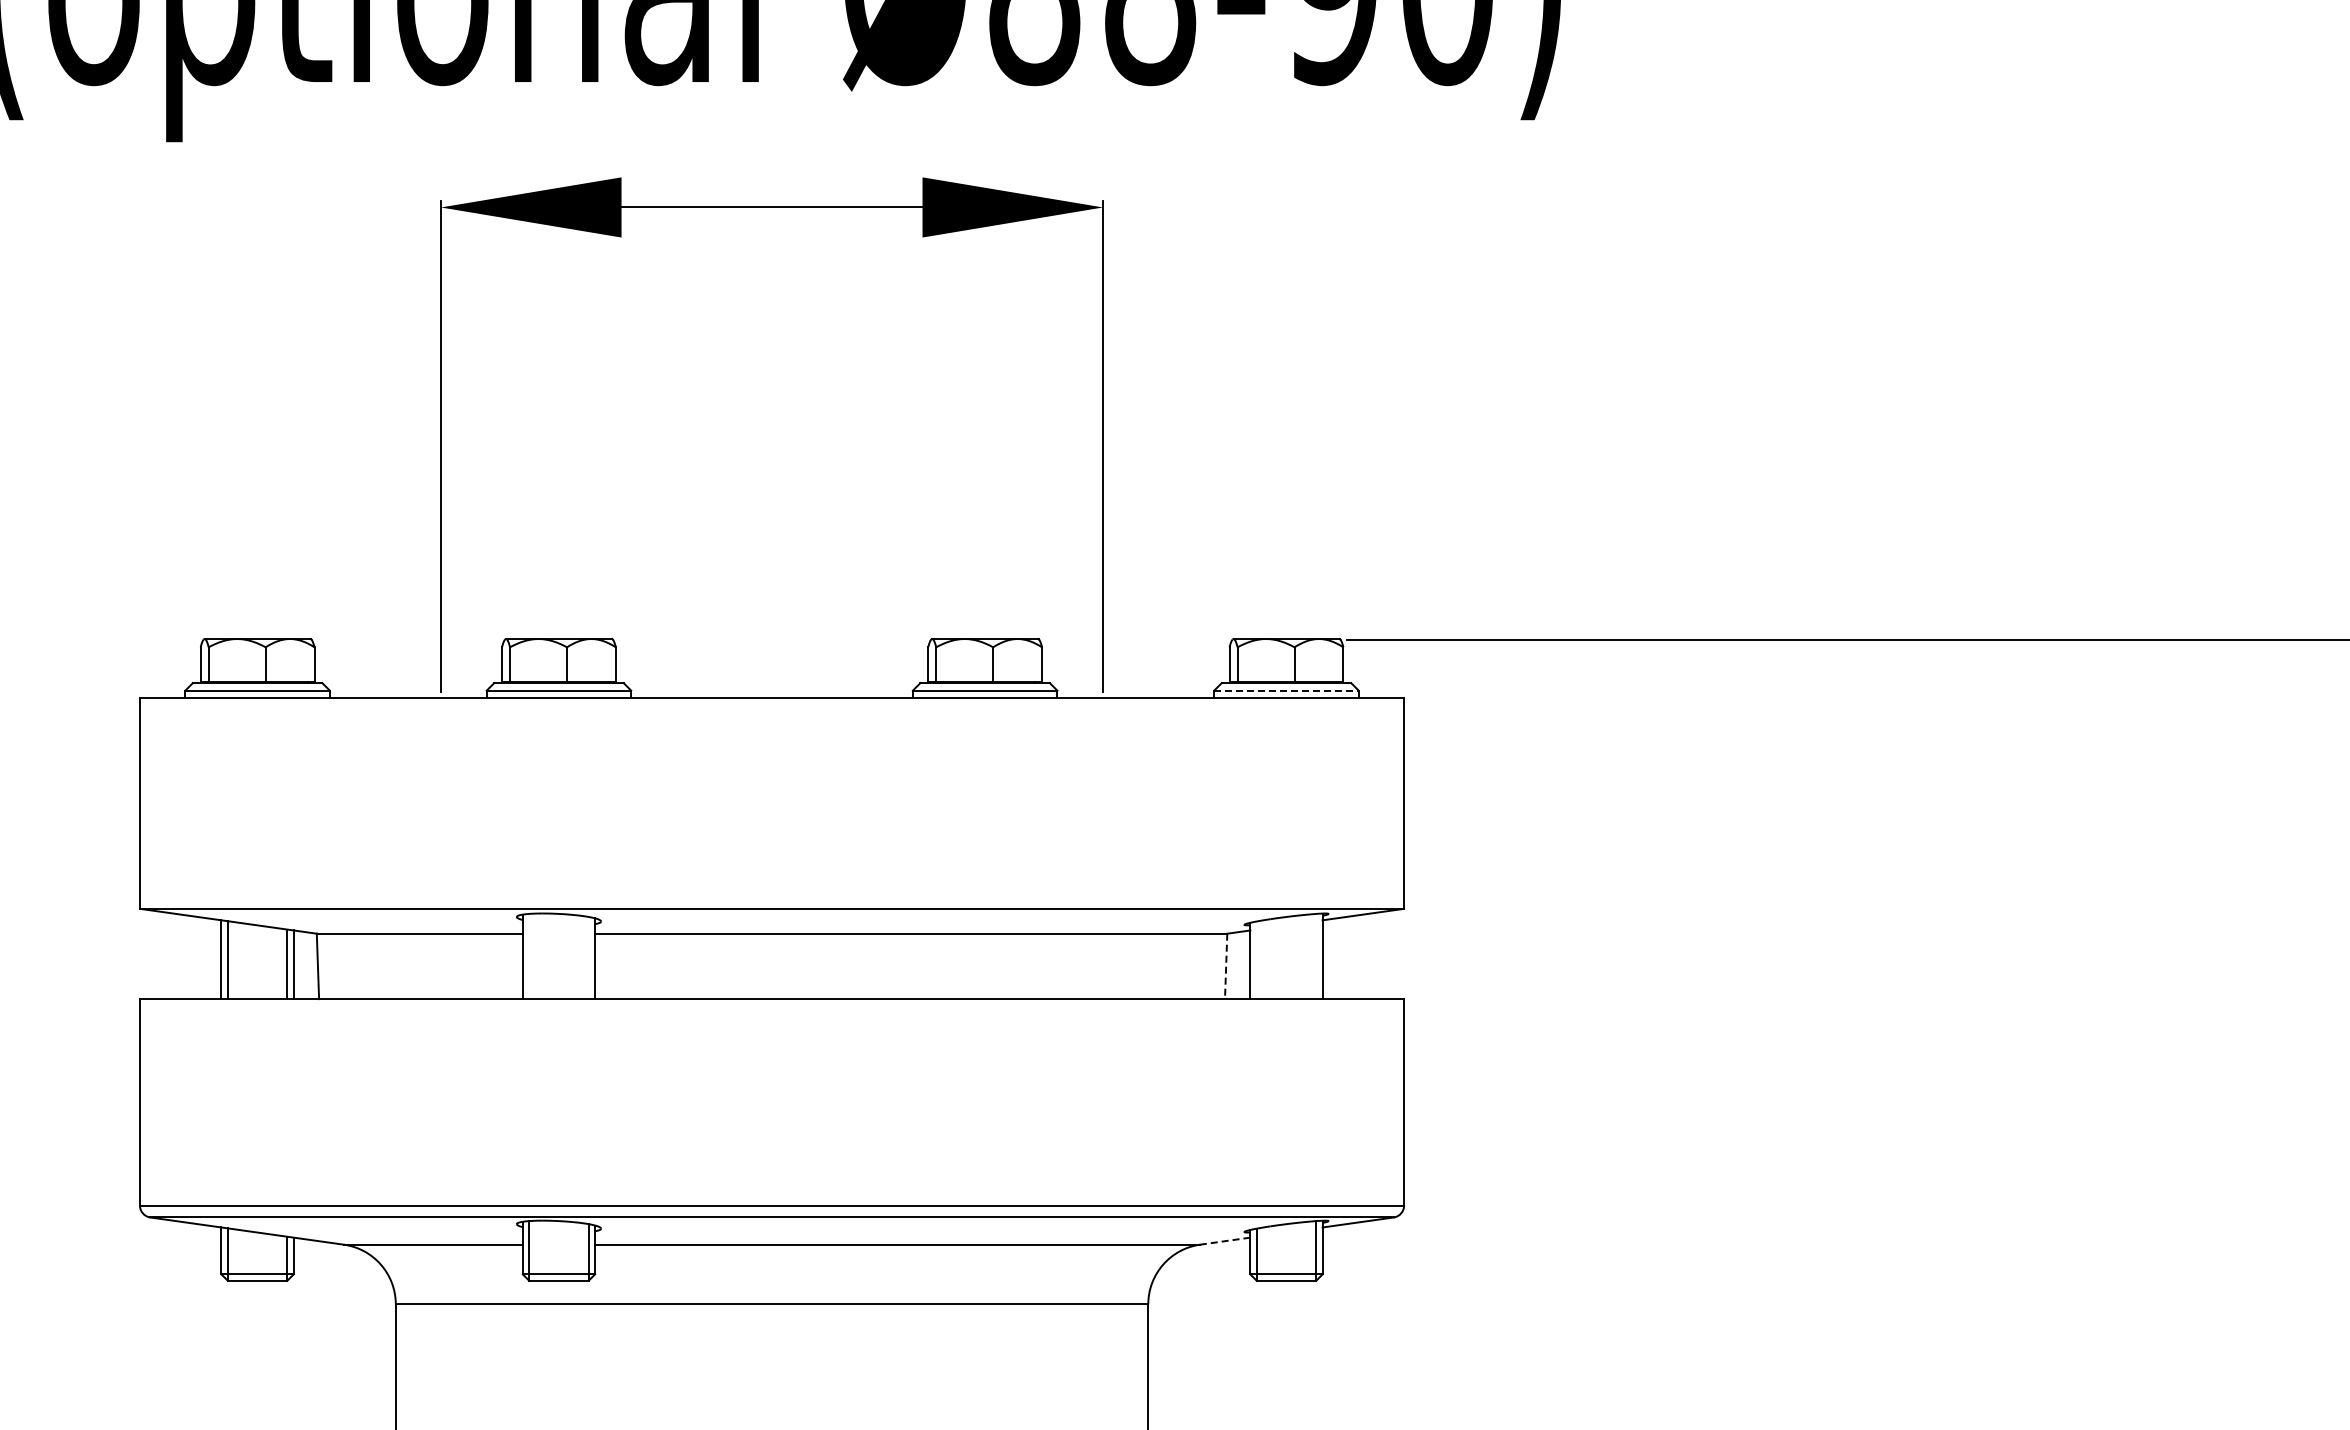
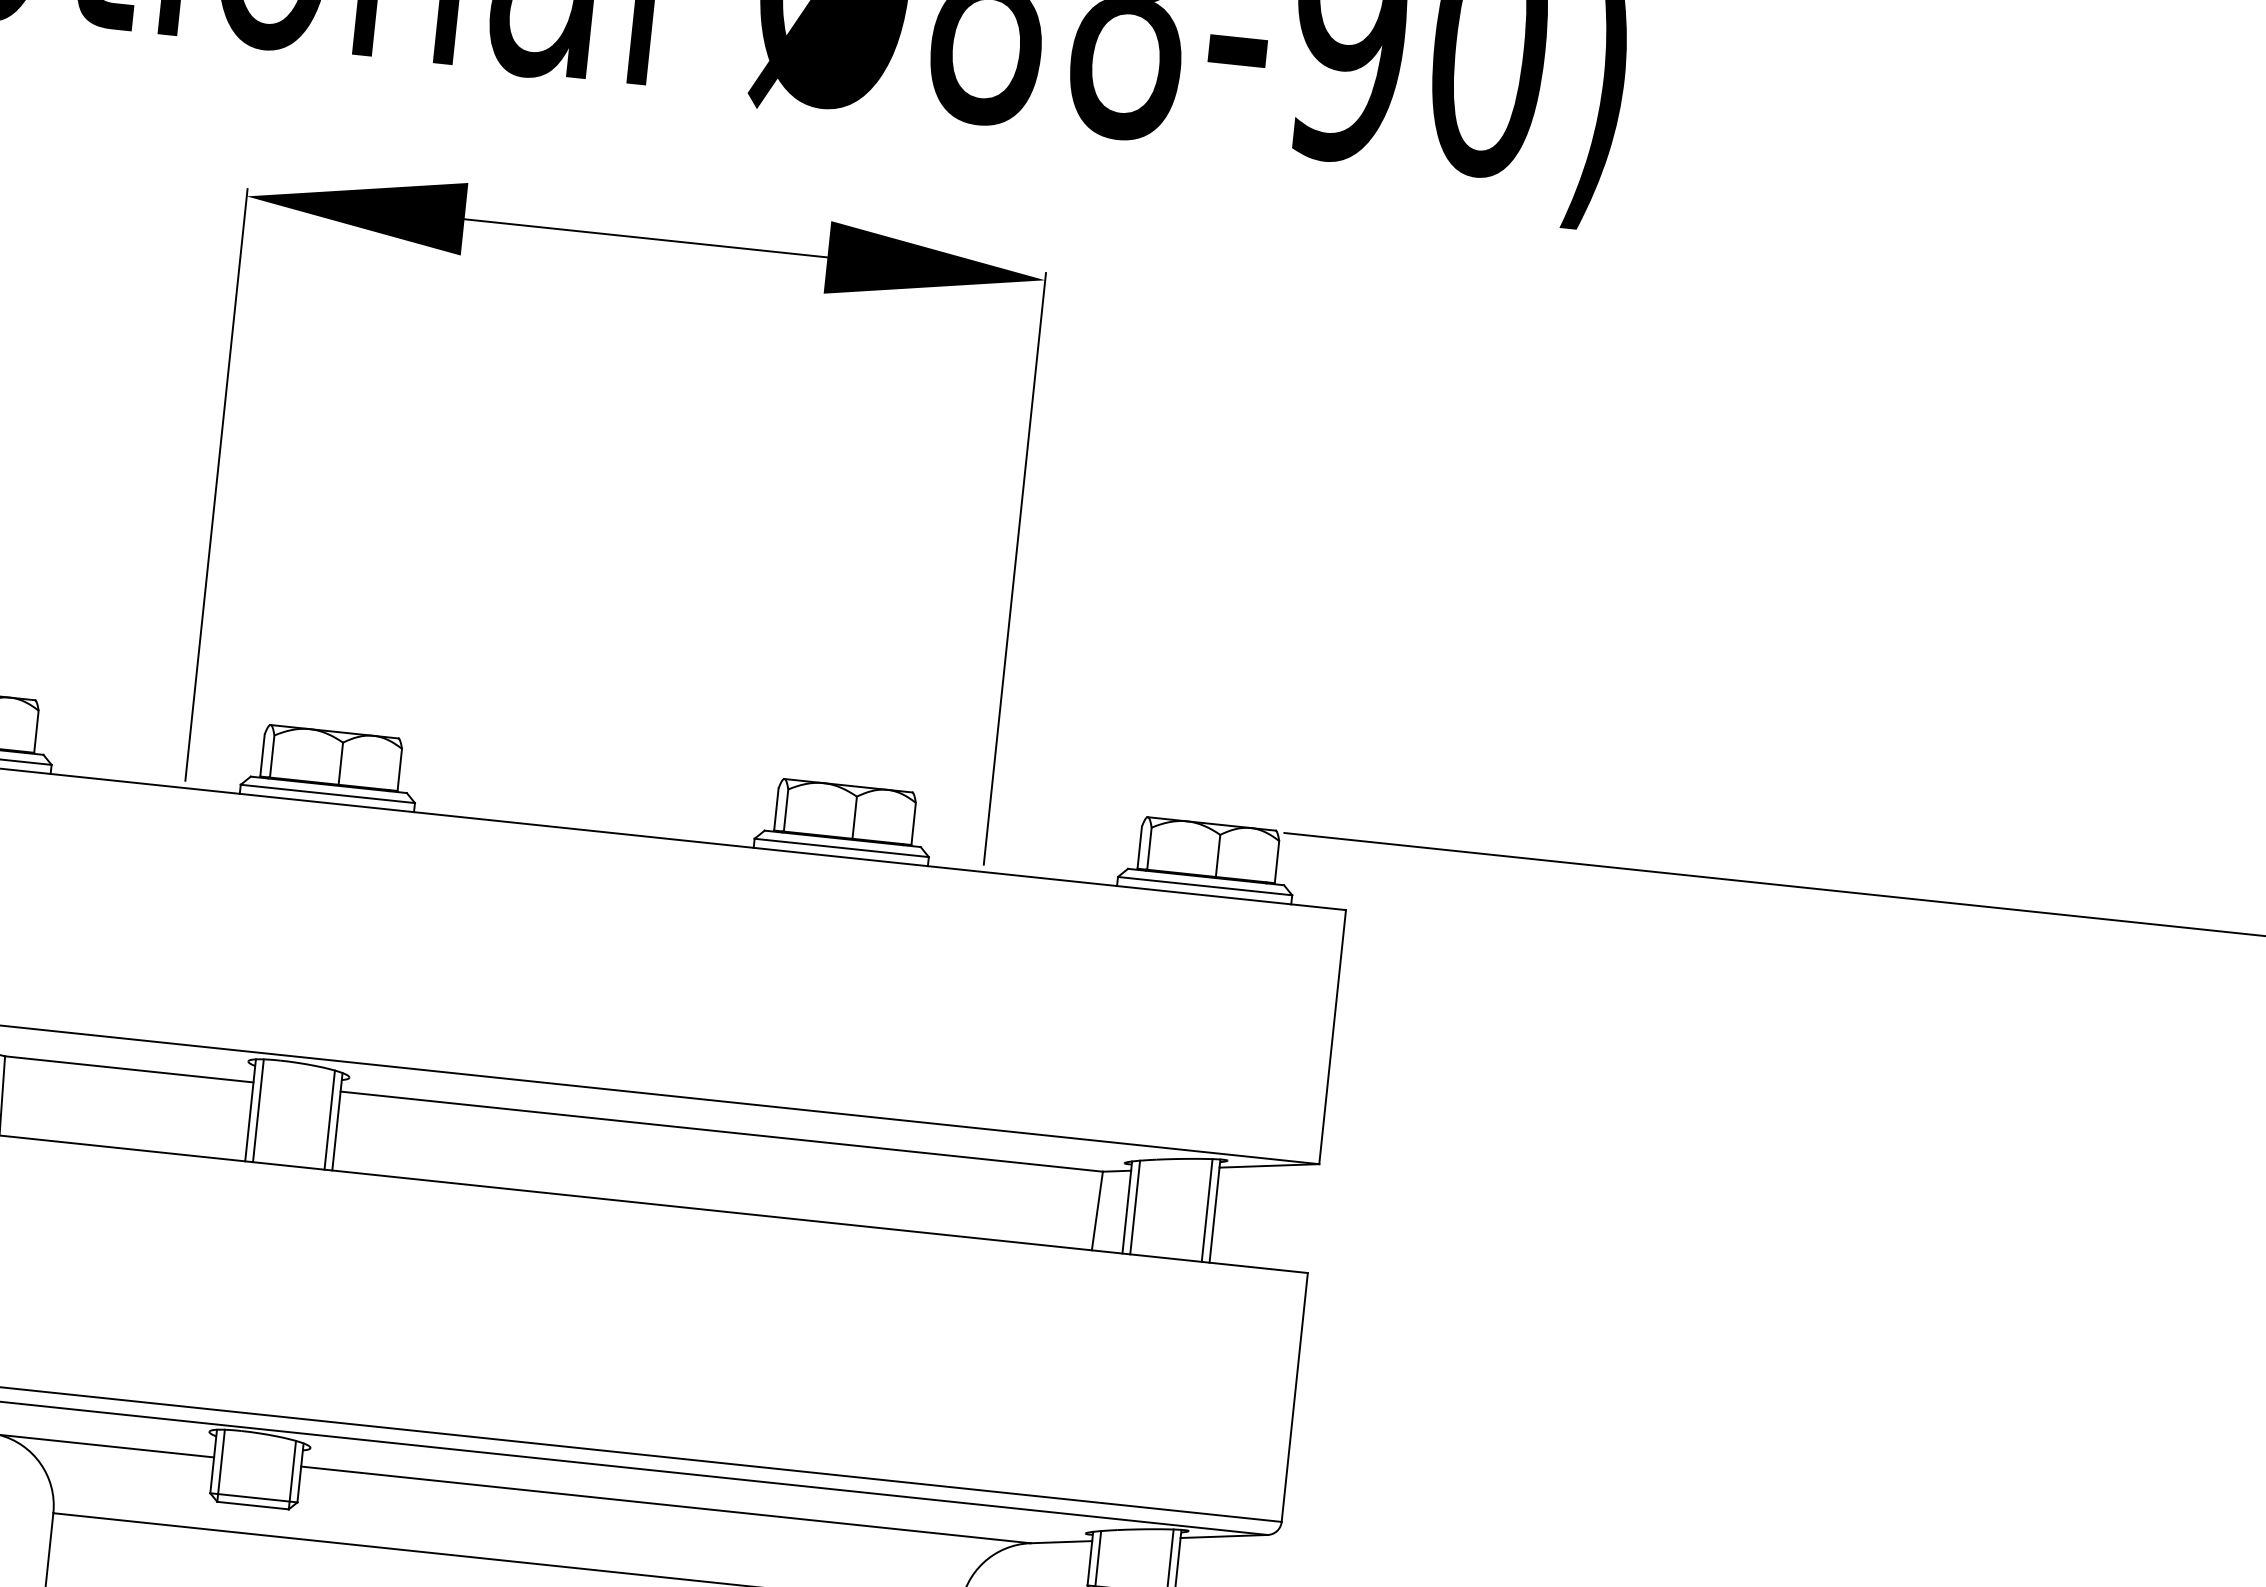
line: (1287, 690) -> (1206, 886), dashed -> solid
line: (529, 956) -> (258, 1110), added
line: (1316, 956) -> (1207, 1210), added
line: (588, 957) -> (329, 1119), added
line: (1256, 960) -> (1134, 1207), added
line: (1226, 966) -> (1097, 1211), dashed -> solid
line: (1224, 1241) -> (1060, 1542), dashed -> solid

